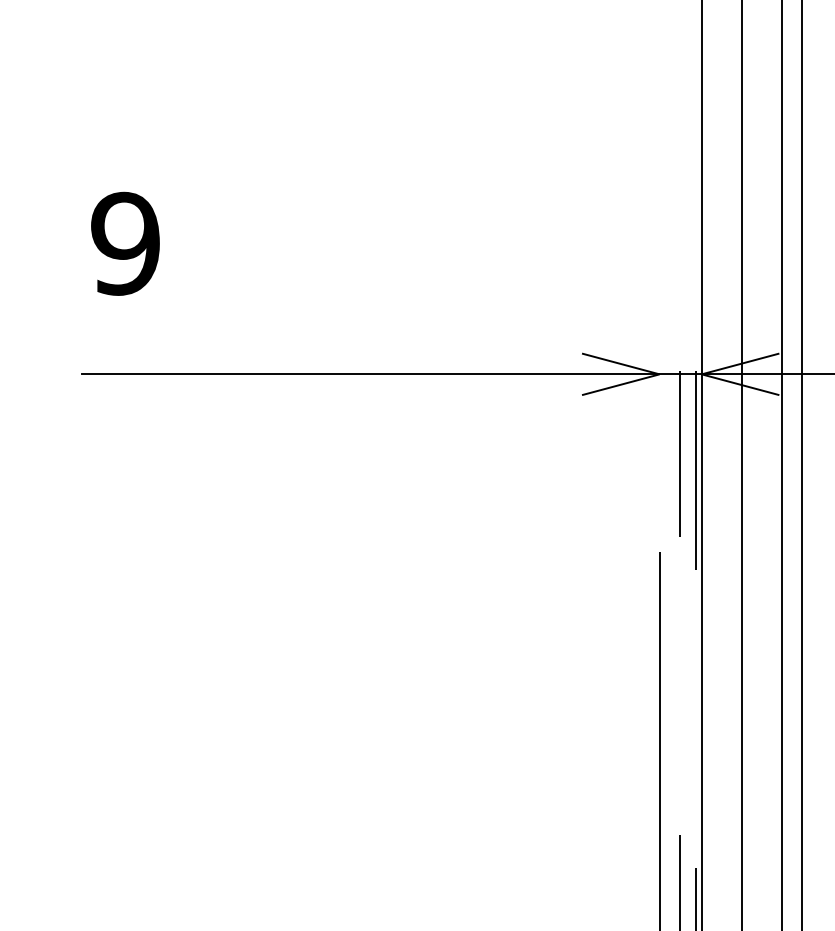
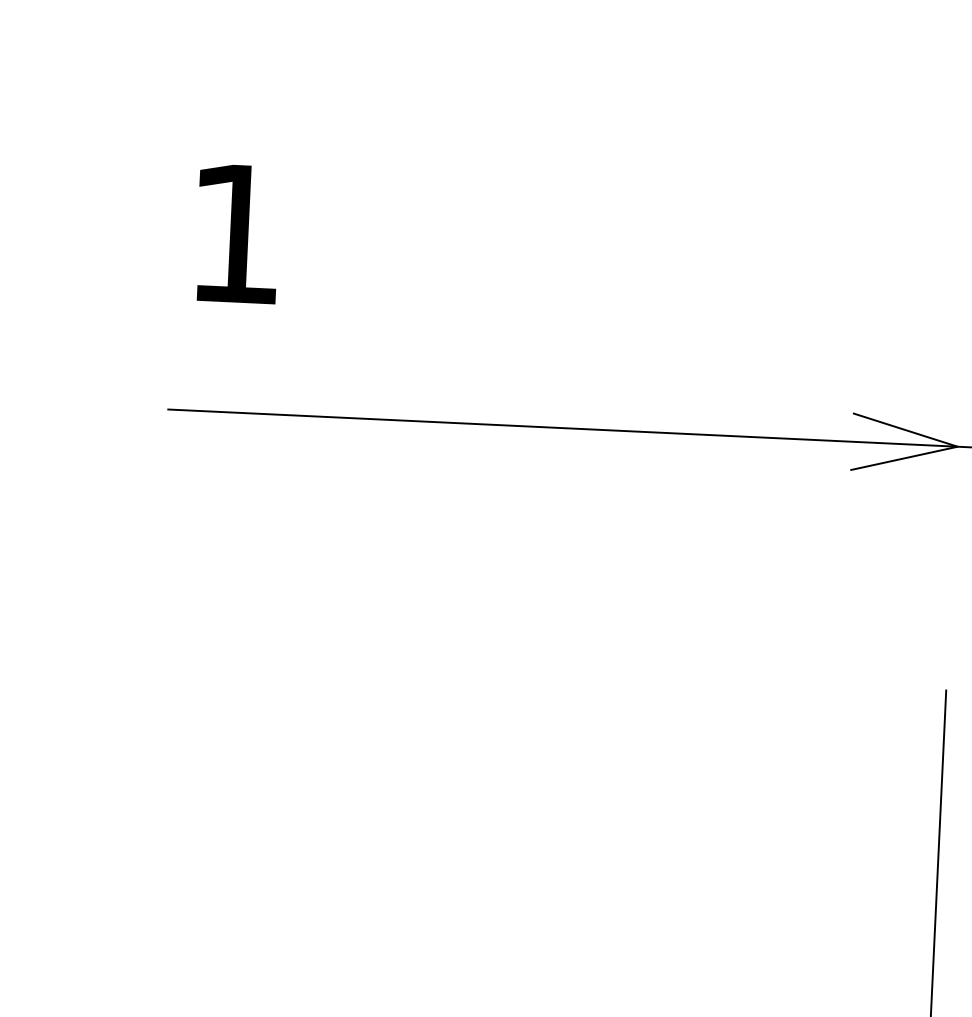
text: (125, 243) -> (235, 233), 9 -> 1

